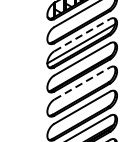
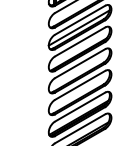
line: (82, 35) -> (80, 20), dashed -> solid
line: (82, 83) -> (80, 63), dashed -> solid

